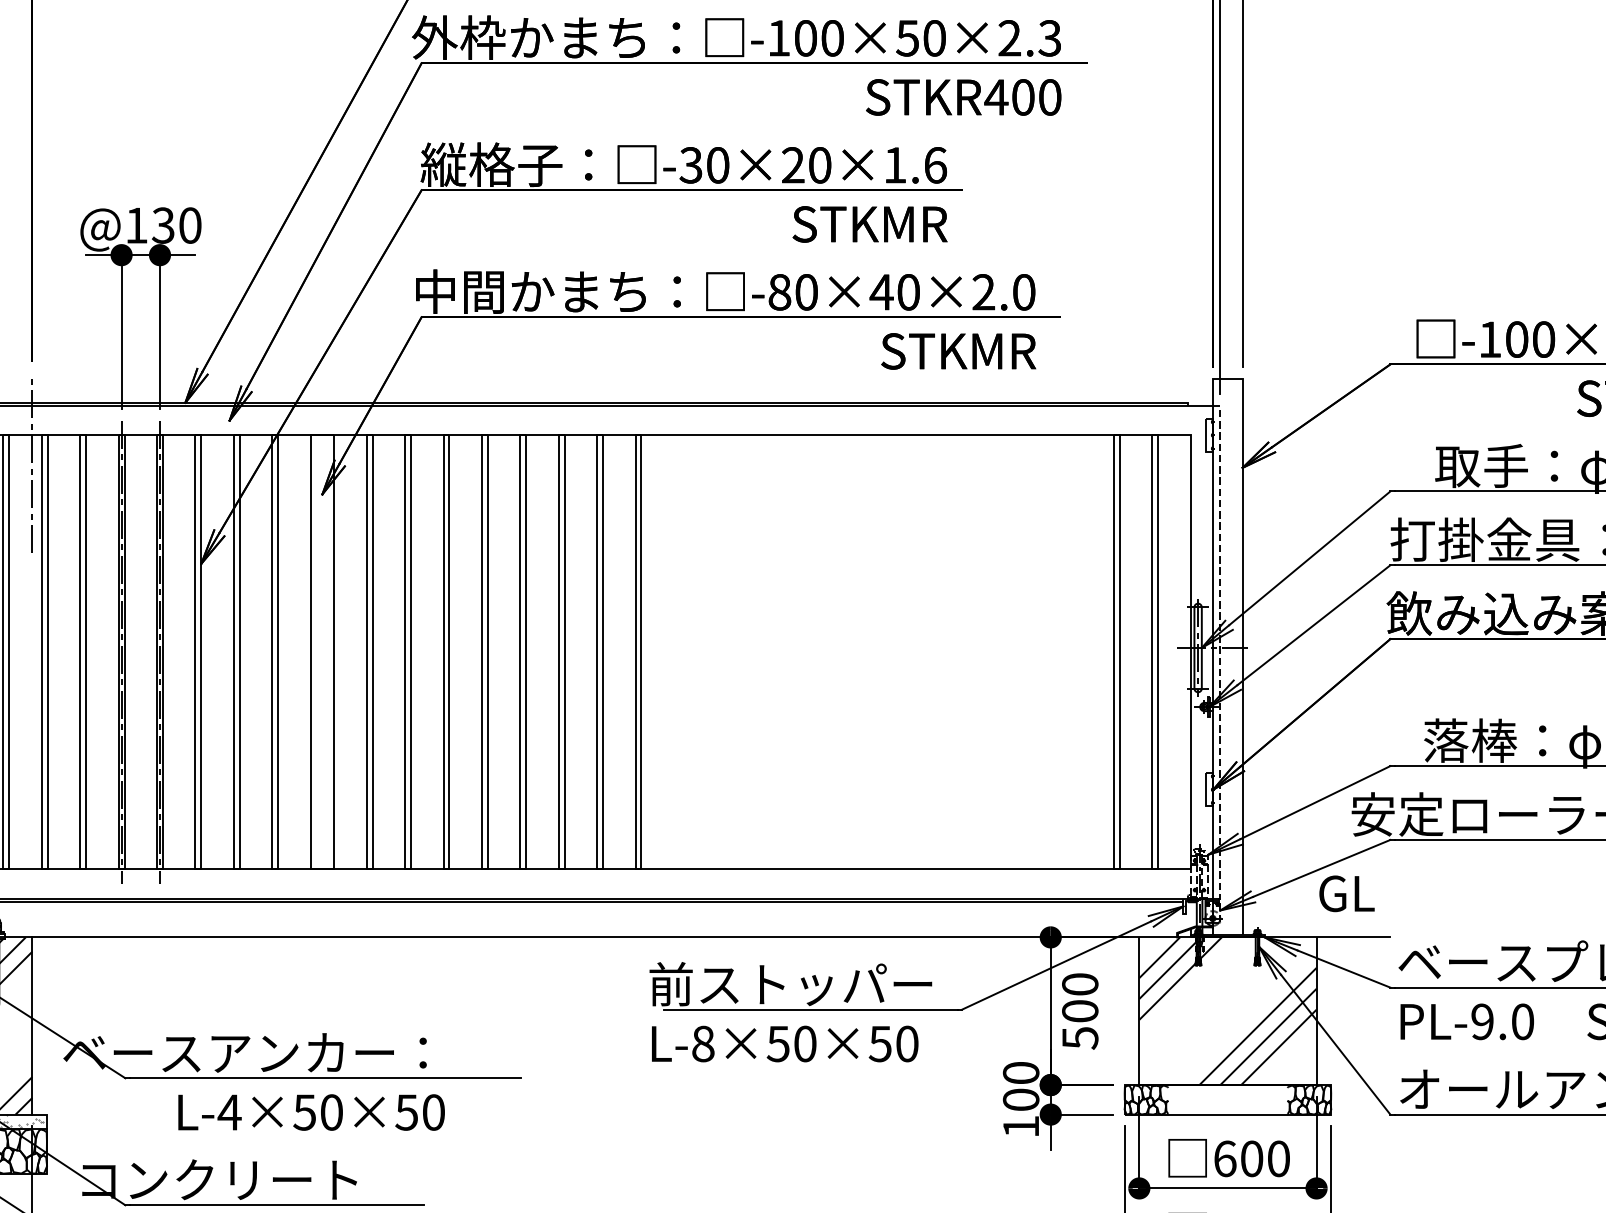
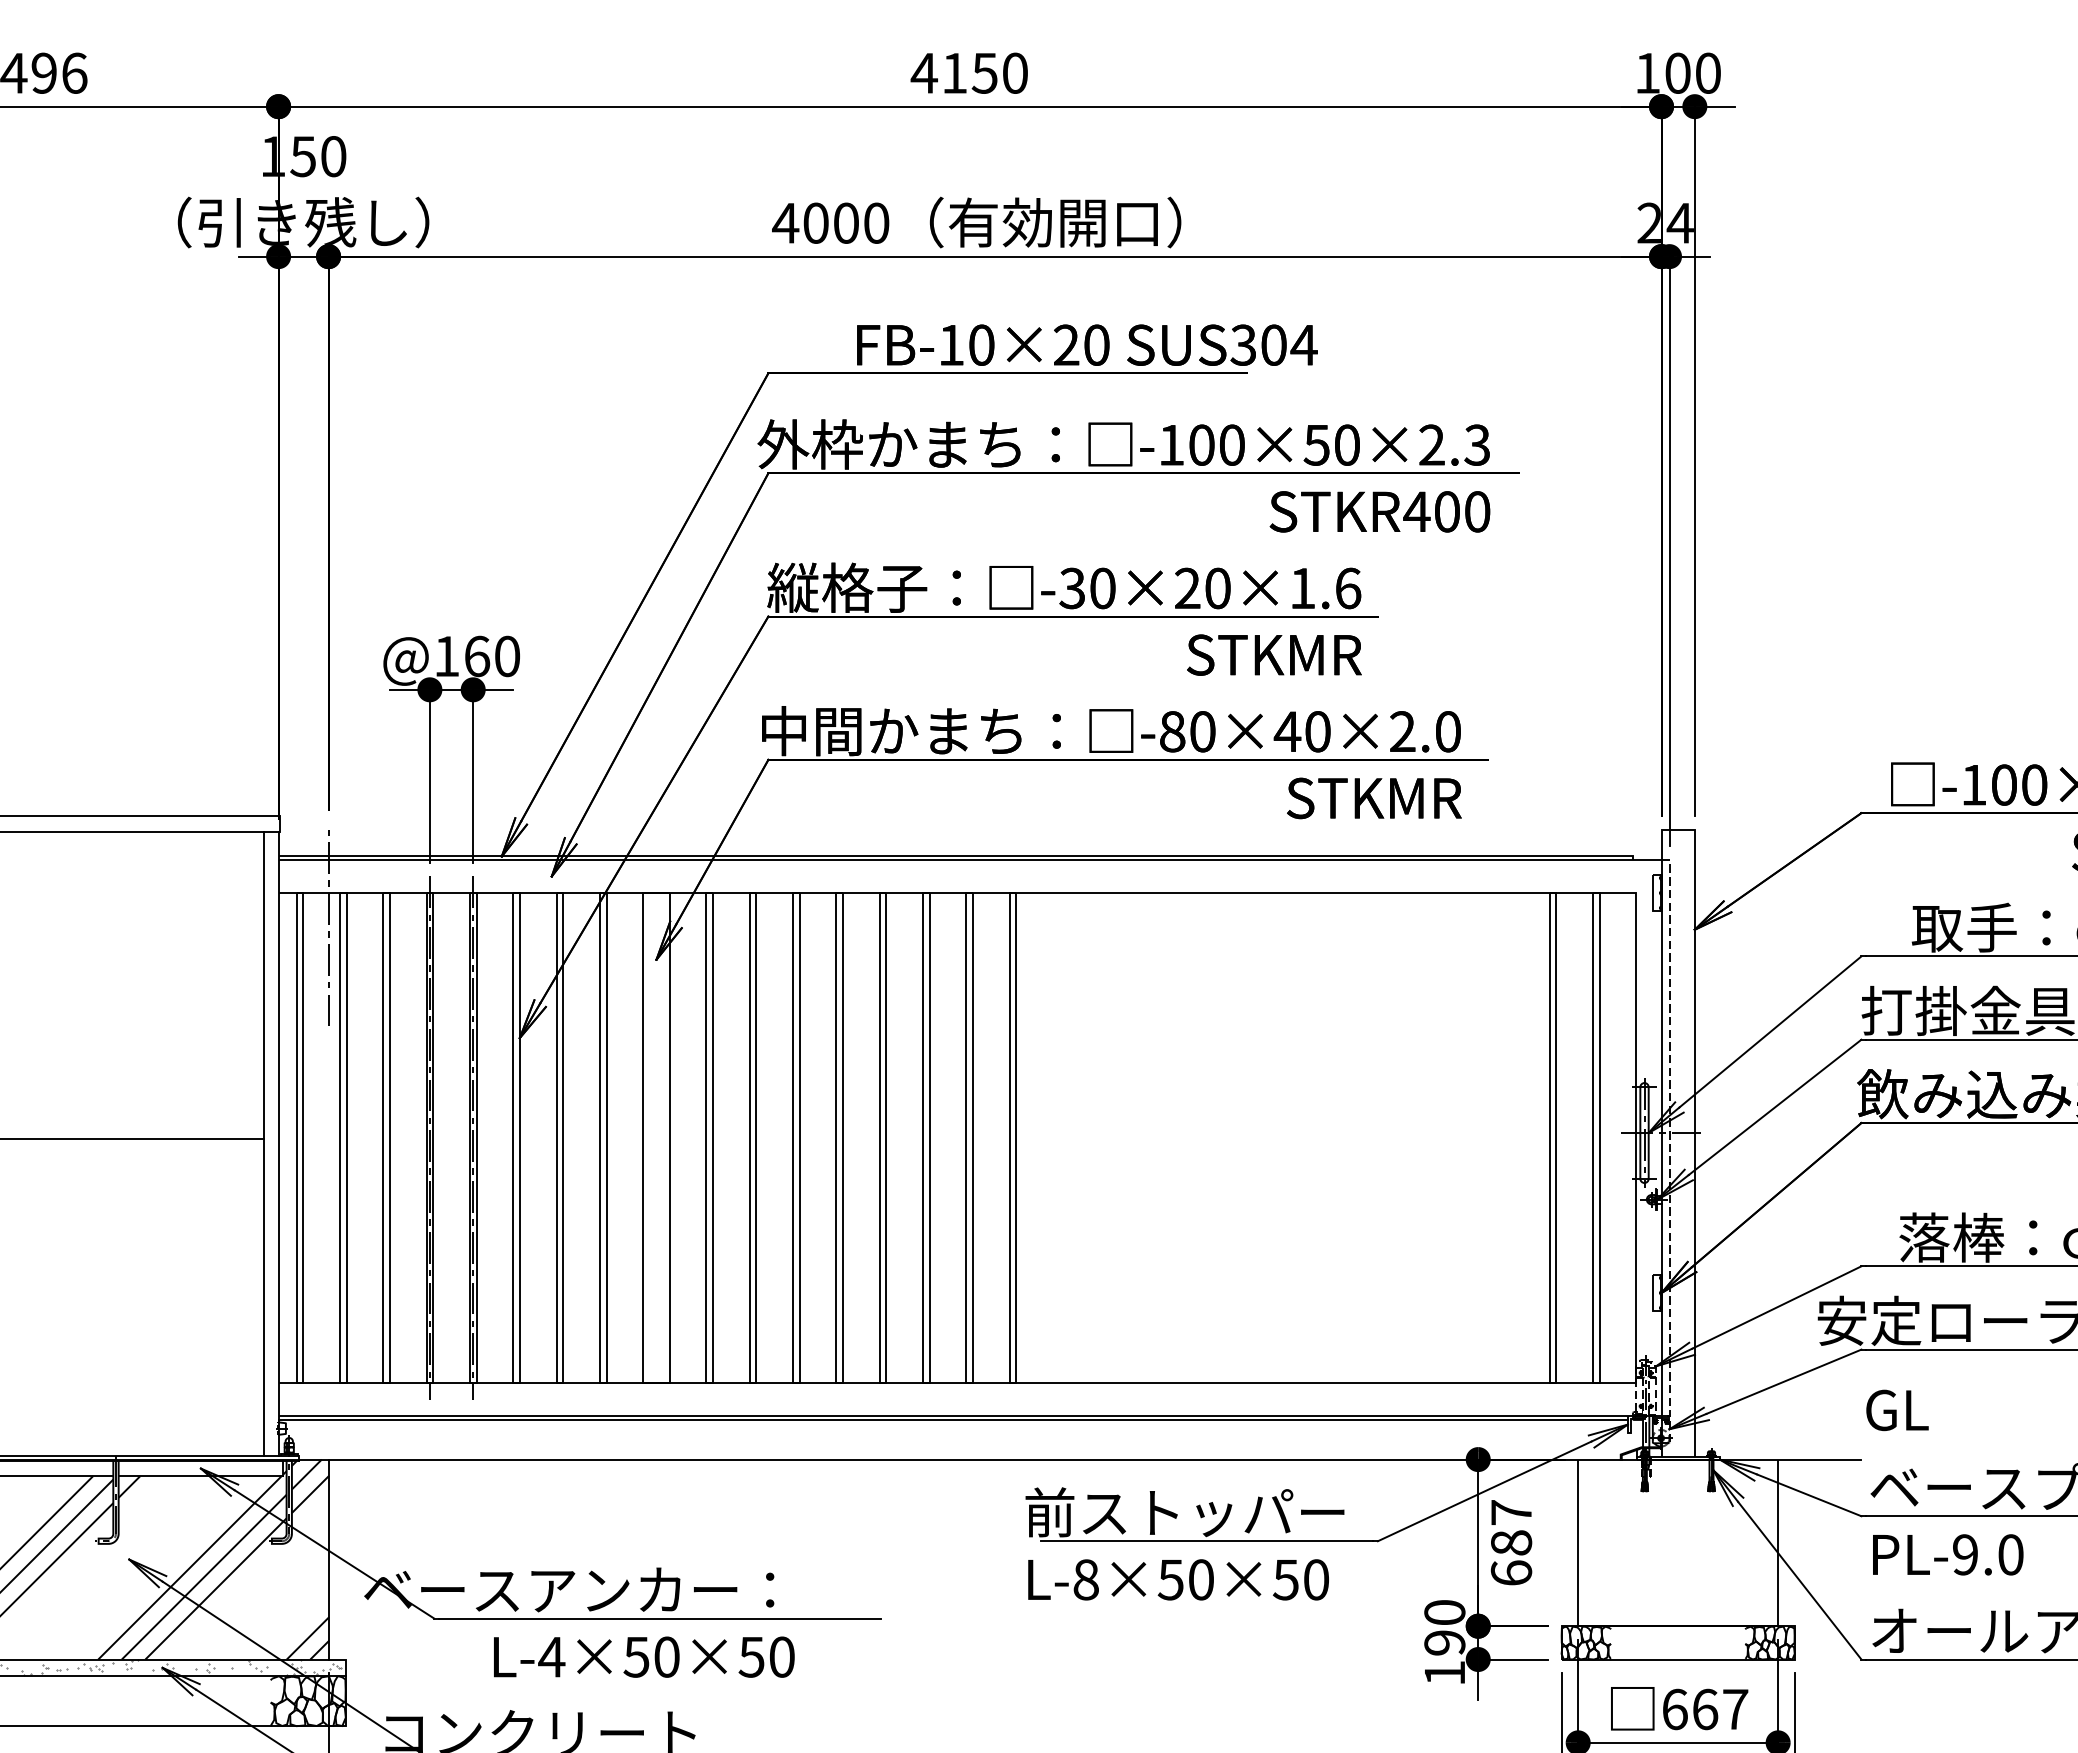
text: (163, 225) -> (477, 656), @130 -> @160
text: (1347, 893) -> (1897, 1410), moved
hatch: (1228, 1010) -> (1678, 1542), removed
text: (1080, 1011) -> (1511, 1543), 500 -> 687
text: (1020, 1099) -> (1444, 1642), 100 -> 190
text: (1265, 1158) -> (1720, 1709), 600 -> 667

